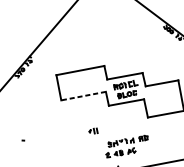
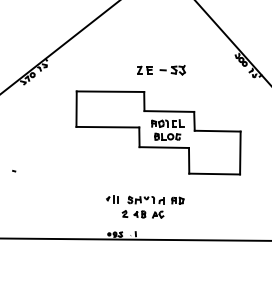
part: (113, 48) -> (161, 70), added
line: (83, 96) -> (107, 127), dashed -> solid
part: (93, 131) -> (112, 199), moved

